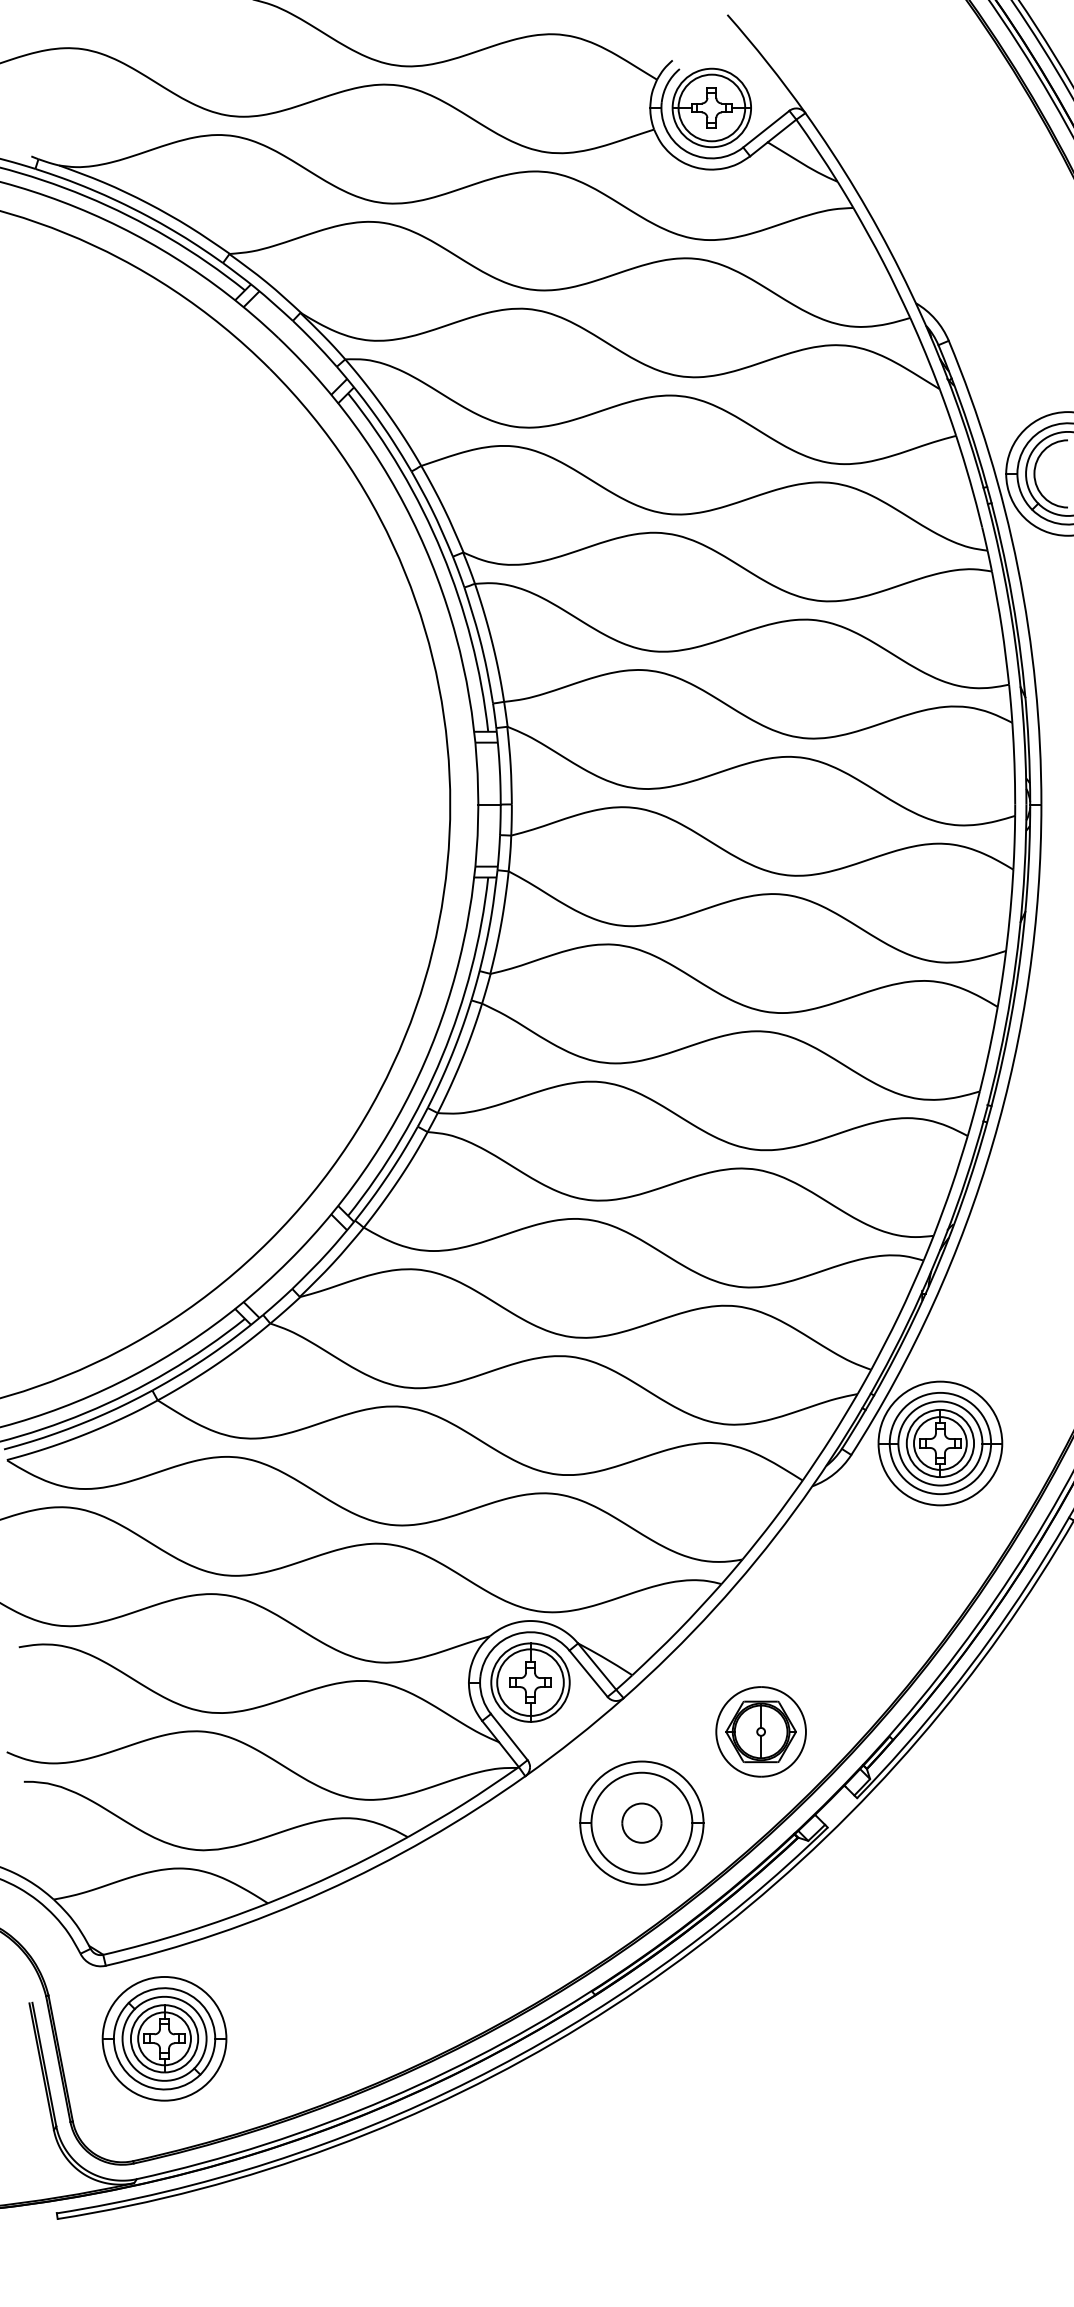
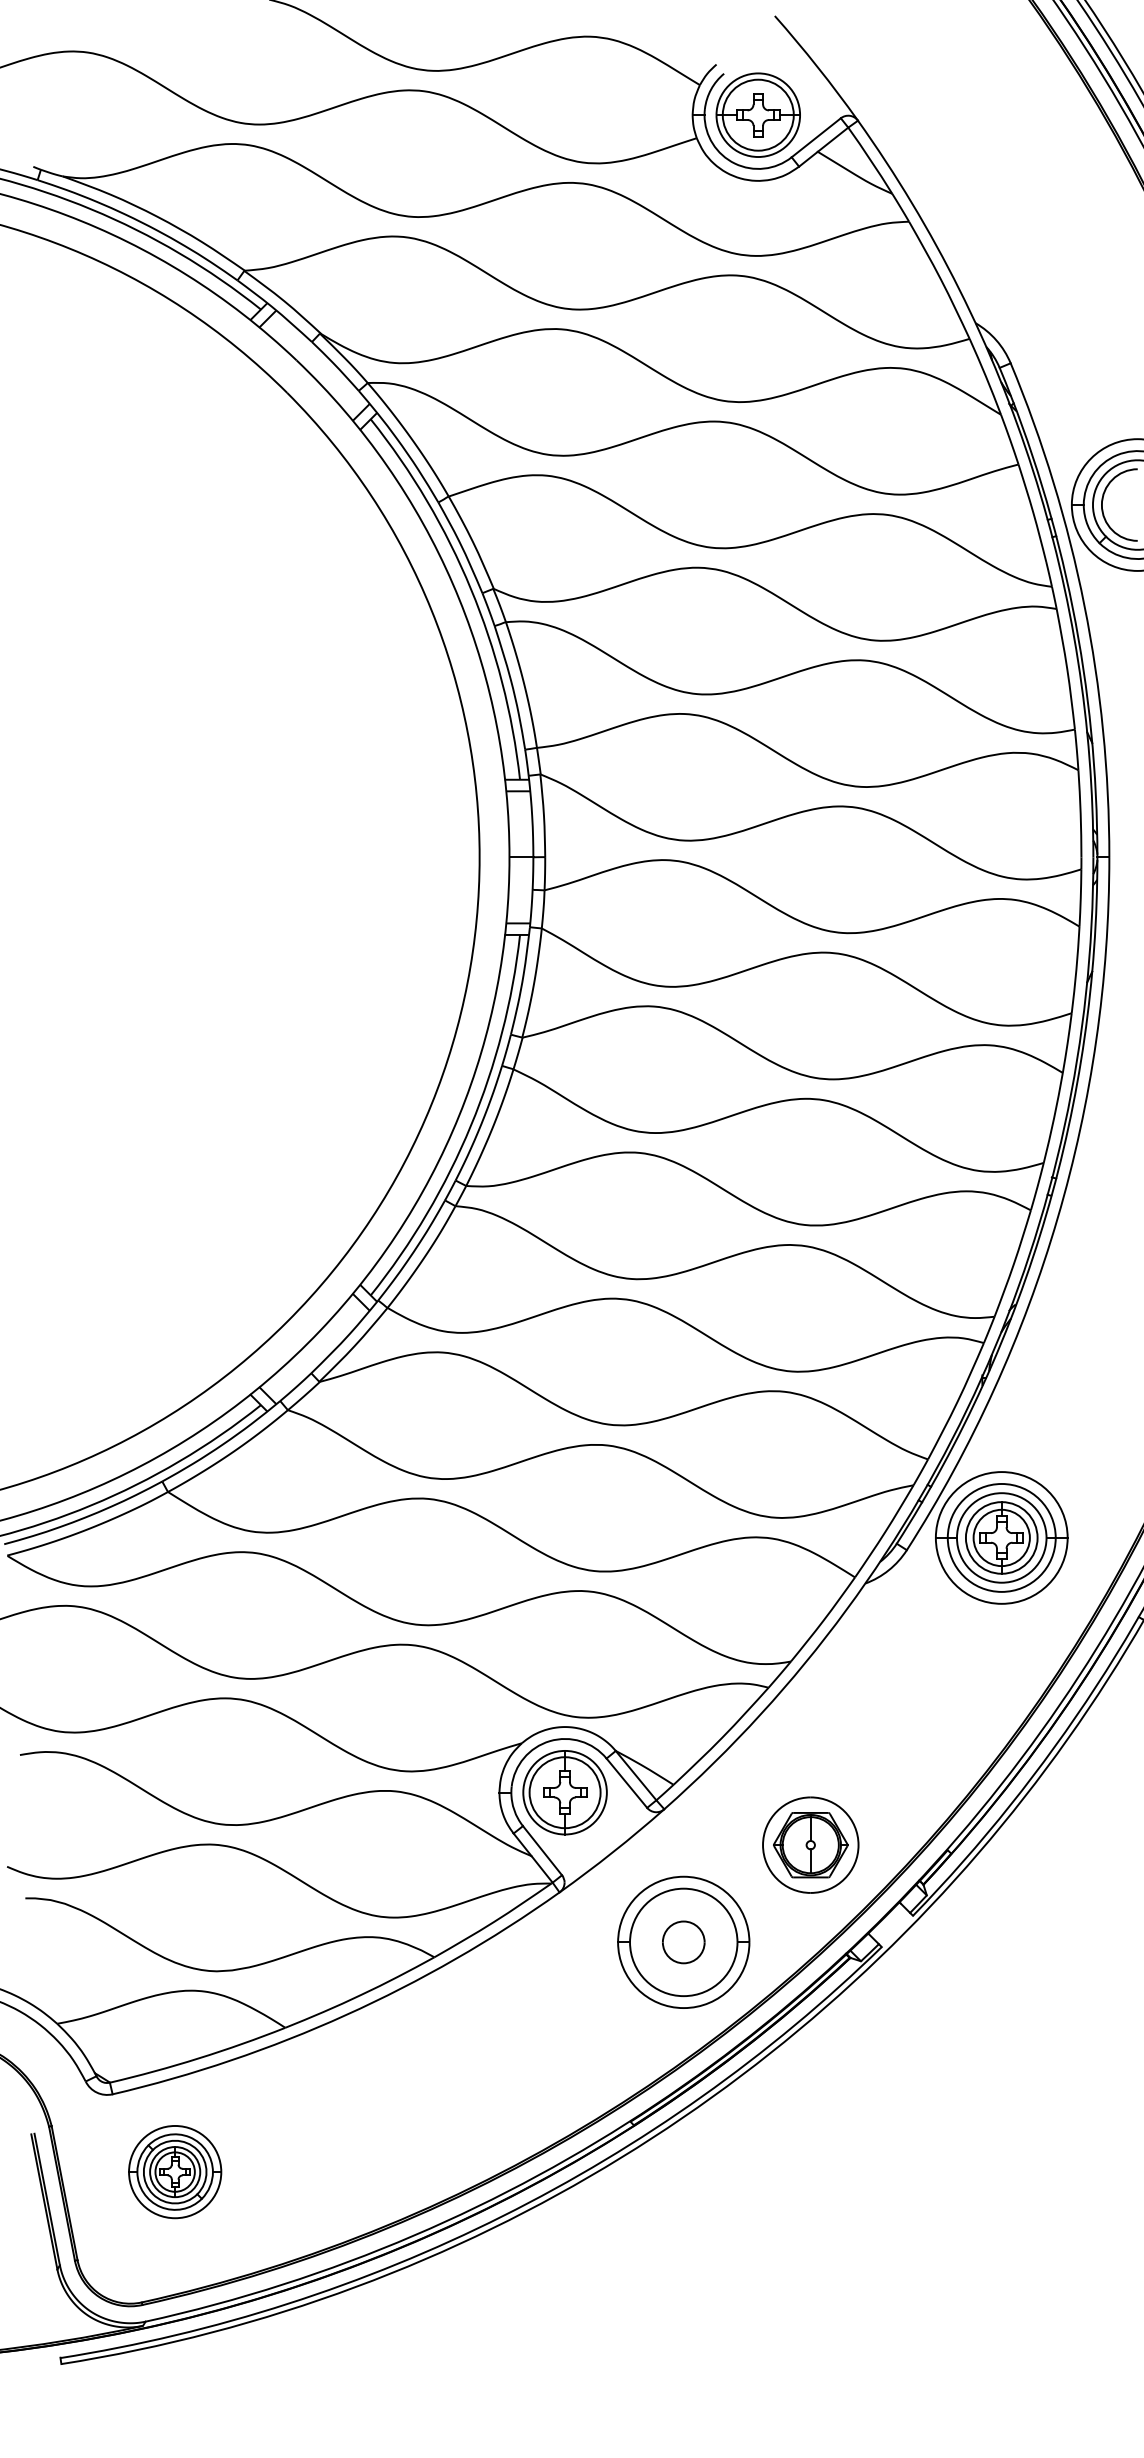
part: (163, 2038) -> (174, 2171), size x0.7

